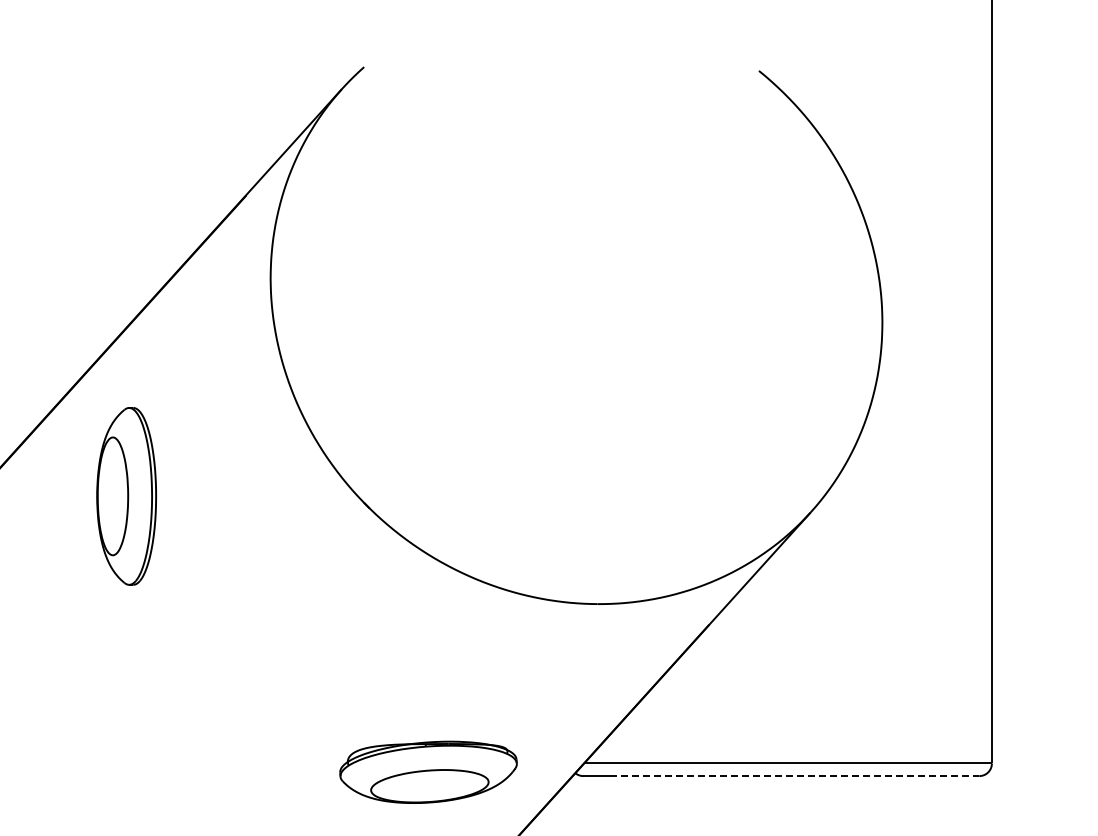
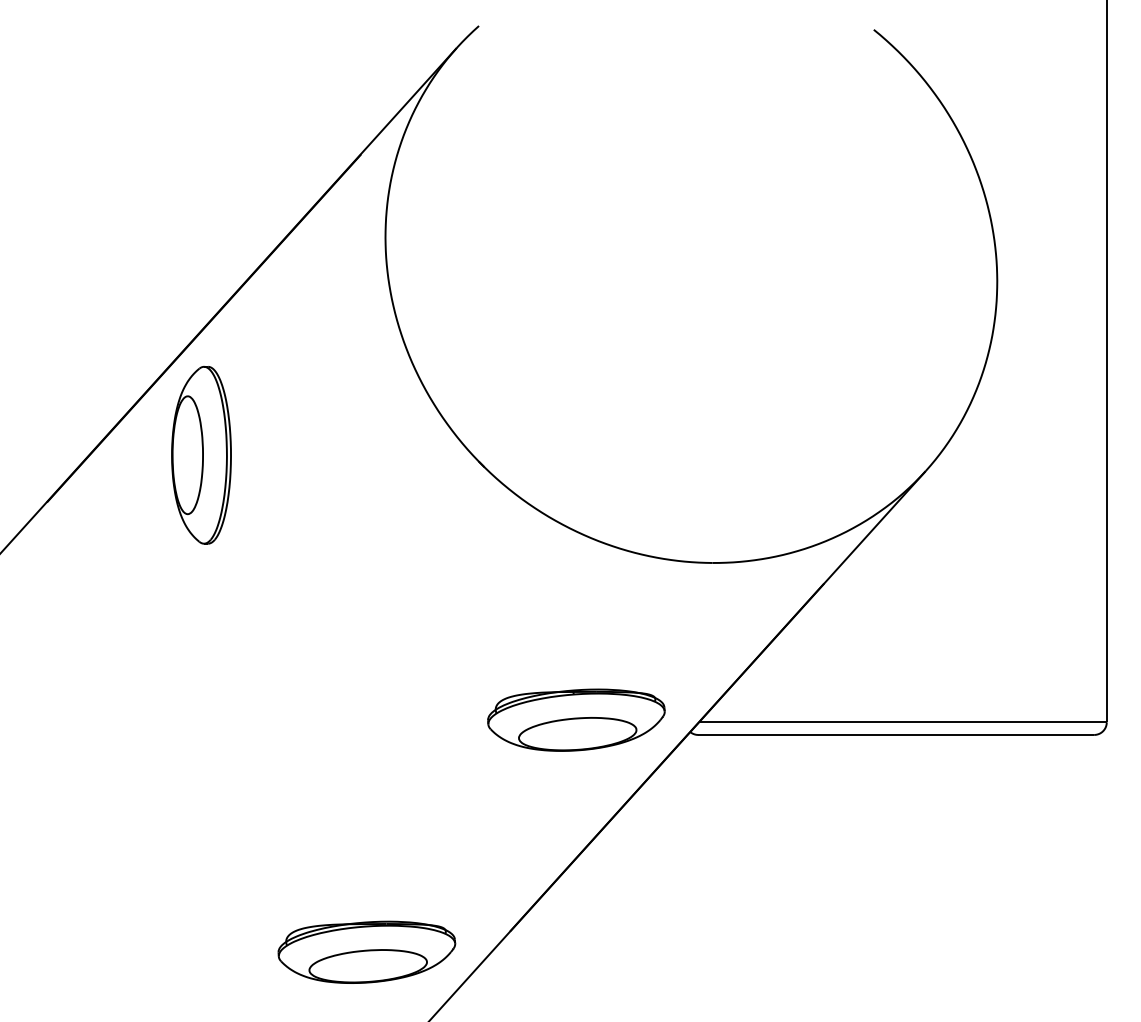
part: (126, 496) -> (201, 455), moved
part: (428, 771) -> (576, 719), moved
line: (794, 775) -> (909, 734), dashed -> solid

